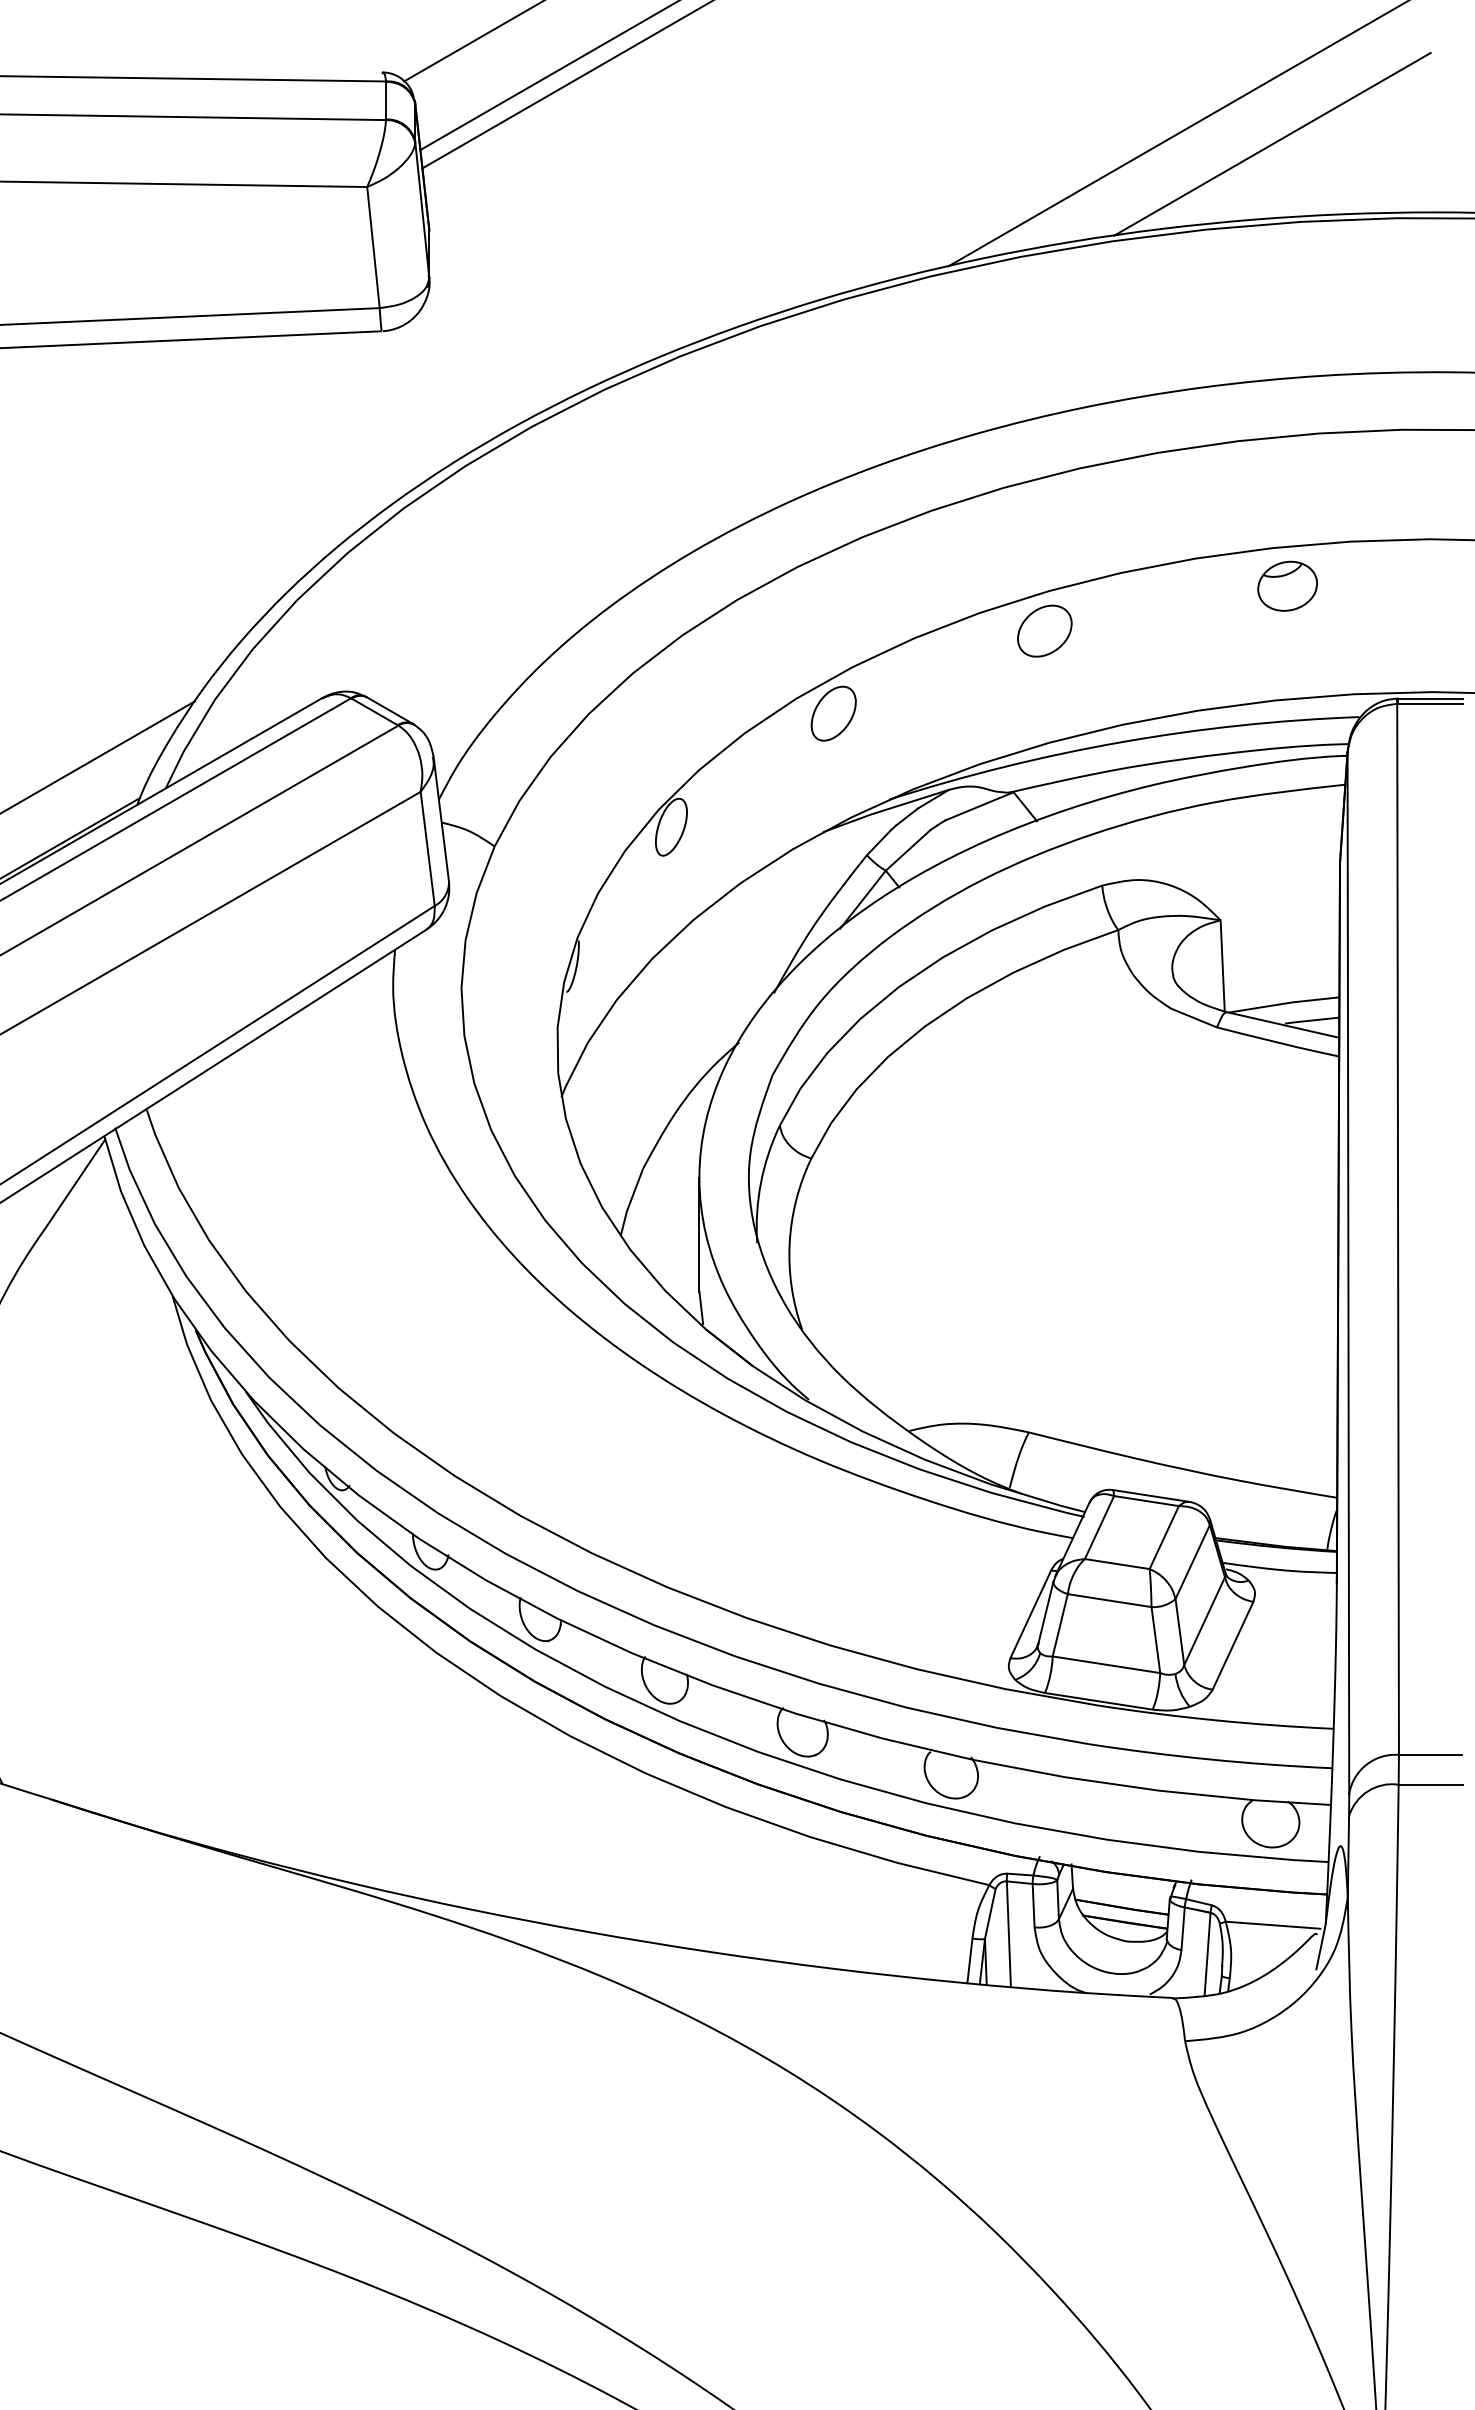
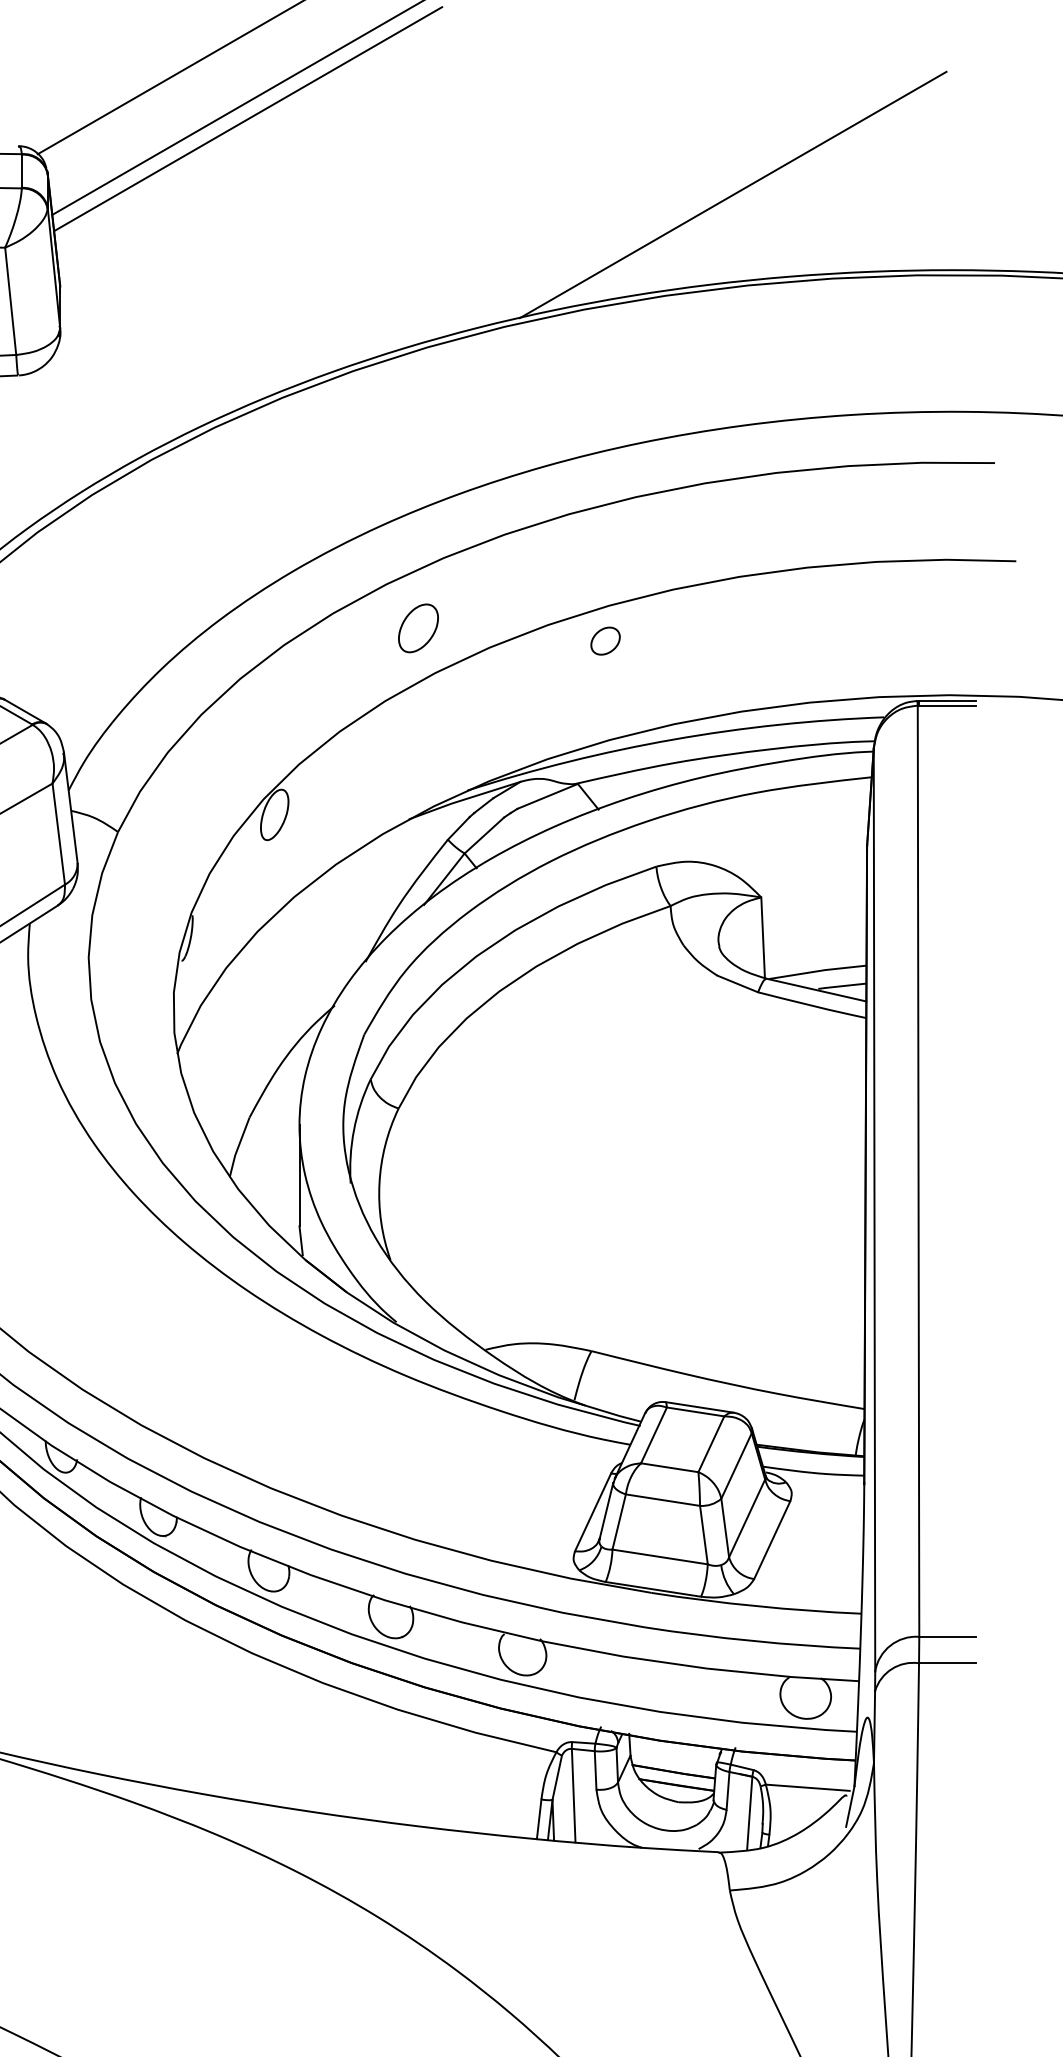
line: (1272, 143) -> (807, 209), removed
part: (1287, 585) -> (820, 600), removed
part: (1044, 630) -> (605, 640), size x0.6
part: (833, 713) -> (418, 628), moved

